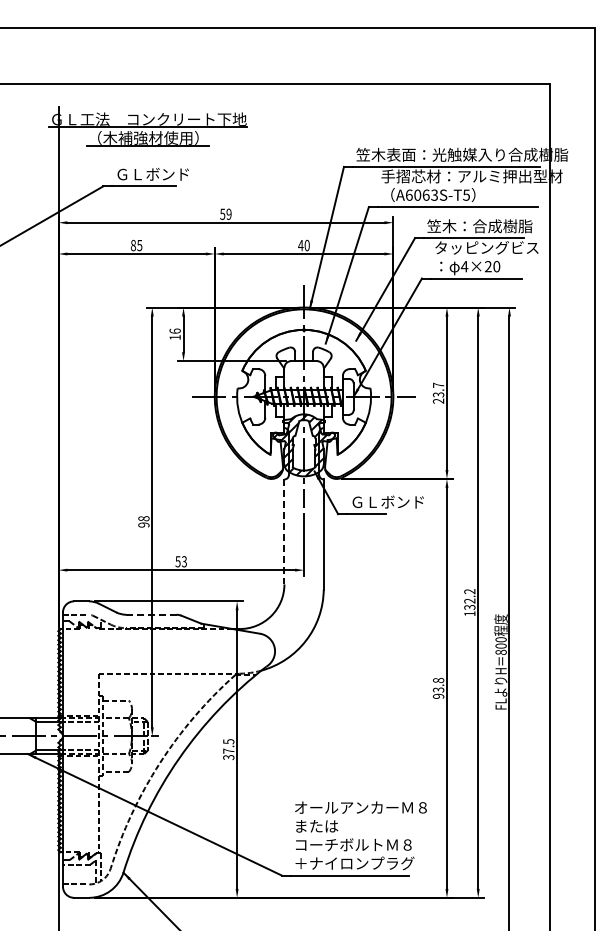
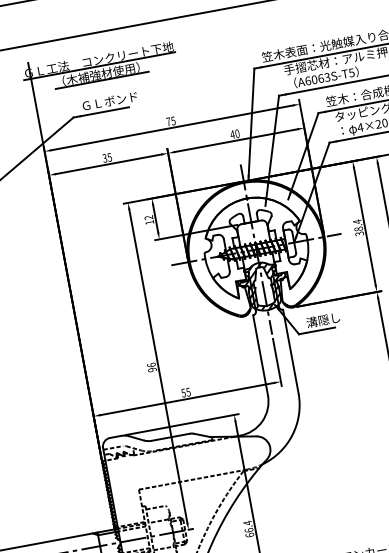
text: (225, 213) -> (170, 120), 59 -> 75
text: (133, 245) -> (104, 158), 85 -> 35
text: (174, 330) -> (148, 217), 16 -> 12
text: (438, 392) -> (358, 227), 23.7 -> 38.4
text: (386, 502) -> (334, 318), ＧＬボンド -> 溝隠し
text: (143, 518) -> (151, 365), 98 -> 96
line: (284, 532) -> (260, 355), dashed -> solid
text: (184, 561) -> (188, 392), 53 -> 55
line: (150, 614) -> (170, 437), dashed -> solid
text: (228, 749) -> (248, 529), 37.5 -> 66.4

